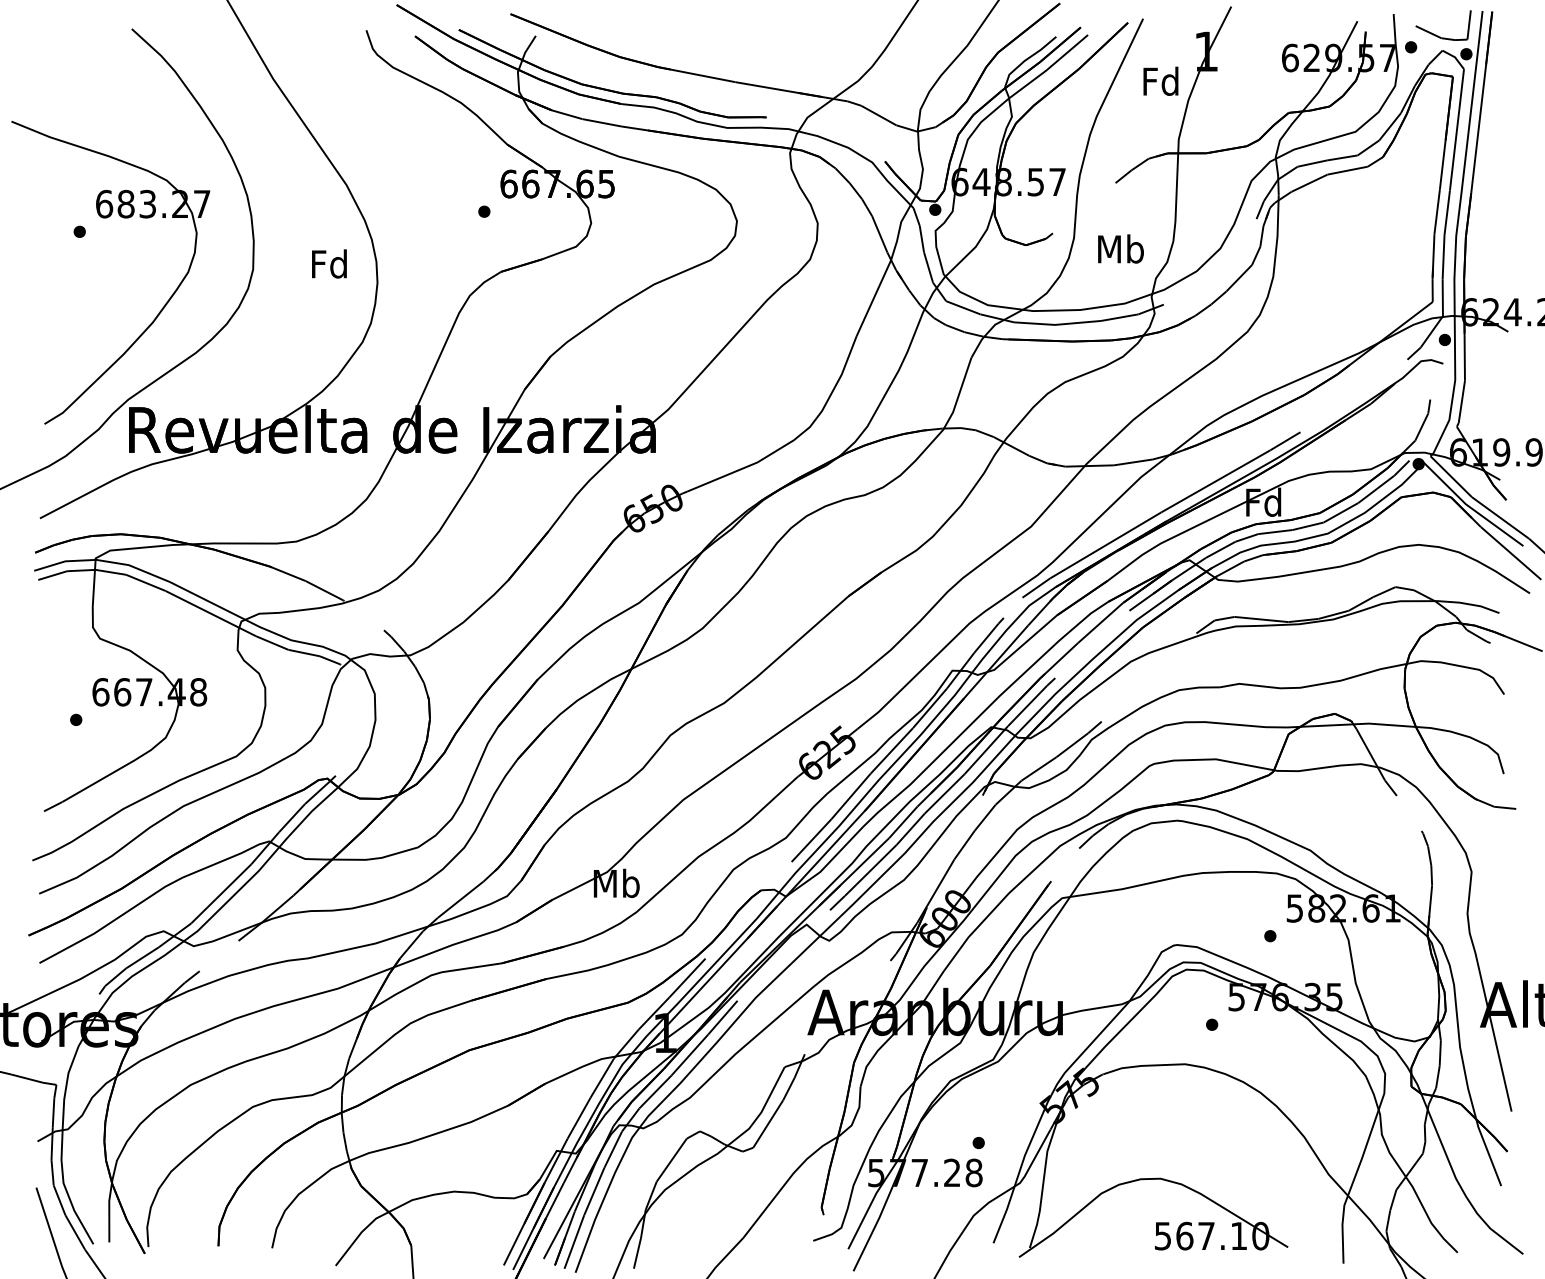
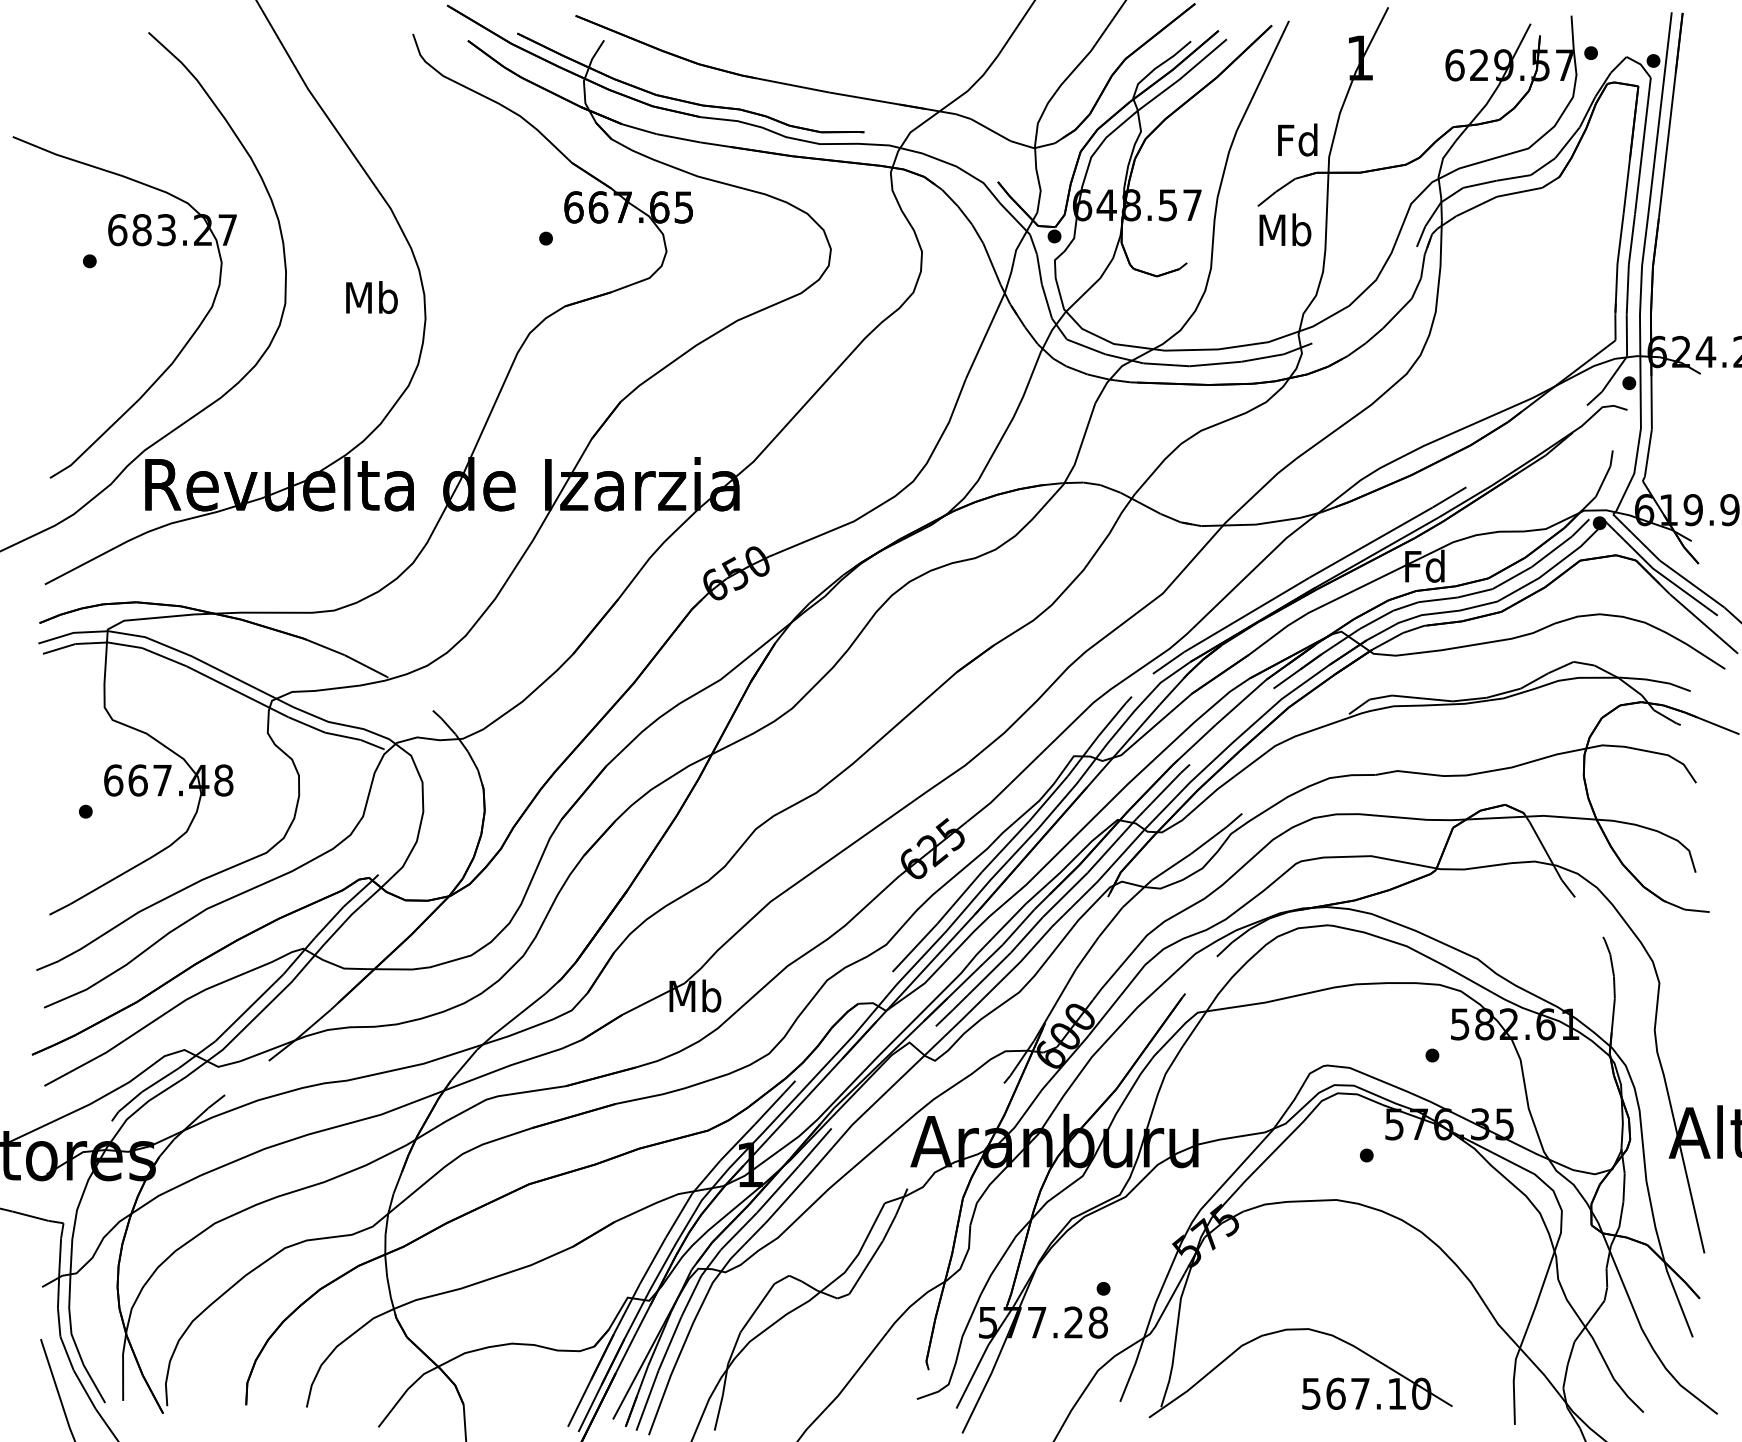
line: (1438, 35) -> (1622, 39), removed
text: (1160, 80) -> (1297, 139), moved
text: (1120, 248) -> (1284, 229), moved
text: (329, 263) -> (371, 296), Fd -> Mb

